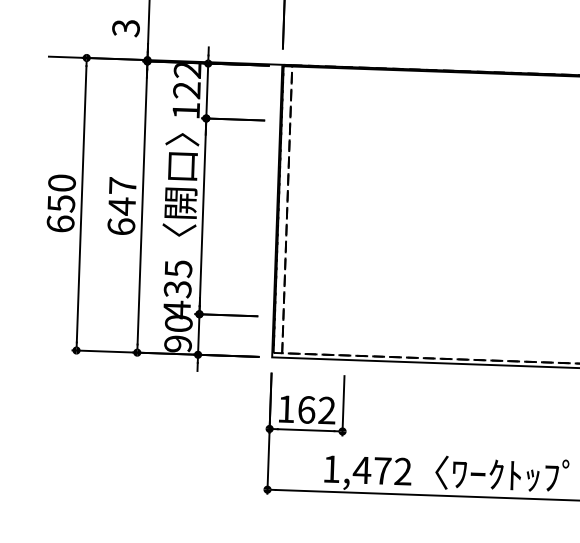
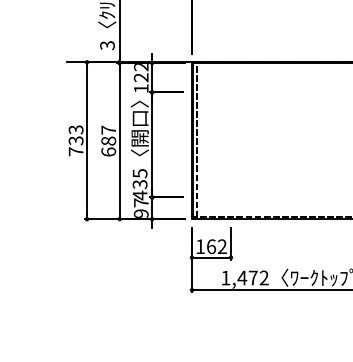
text: (60, 203) -> (75, 140), 650 -> 733
text: (121, 207) -> (108, 141), 647 -> 687
text: (177, 322) -> (140, 202), 90 -> 97

